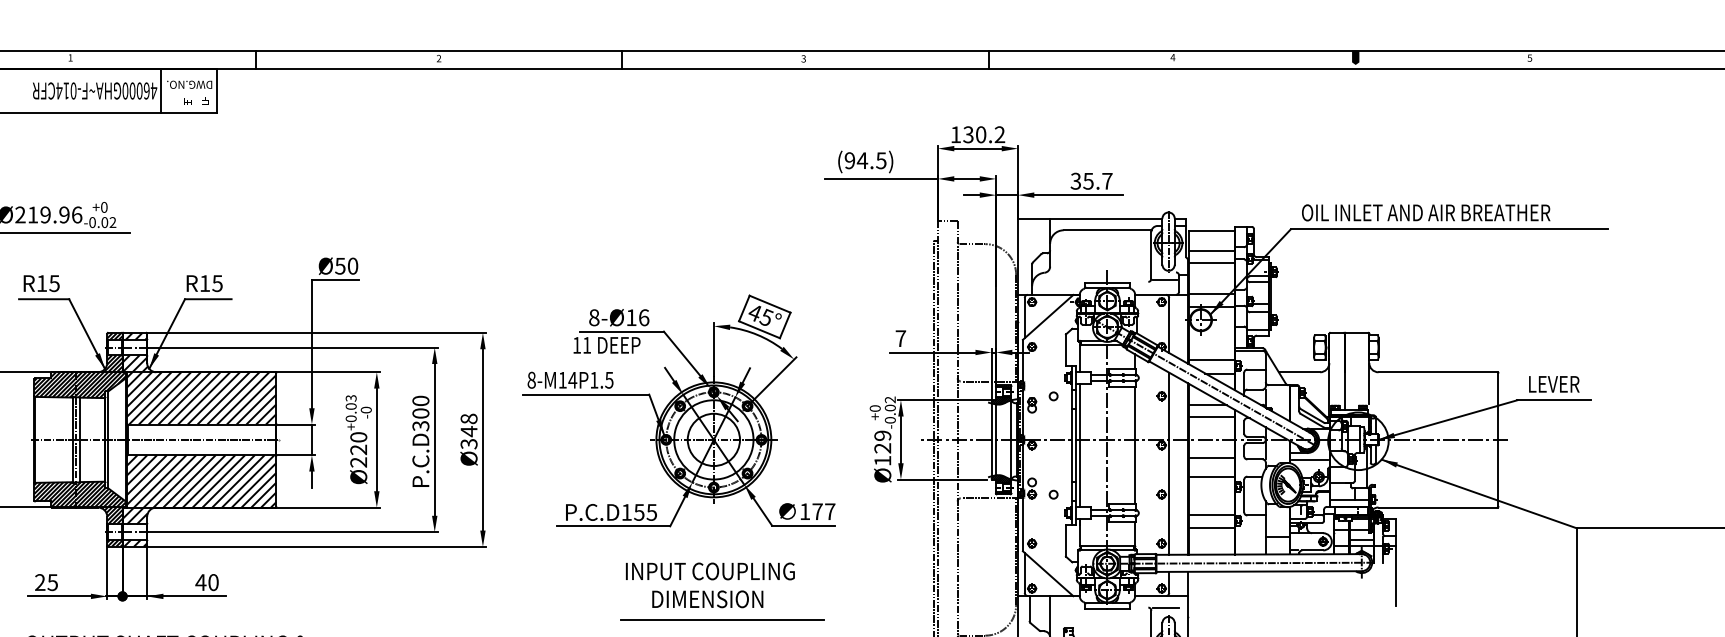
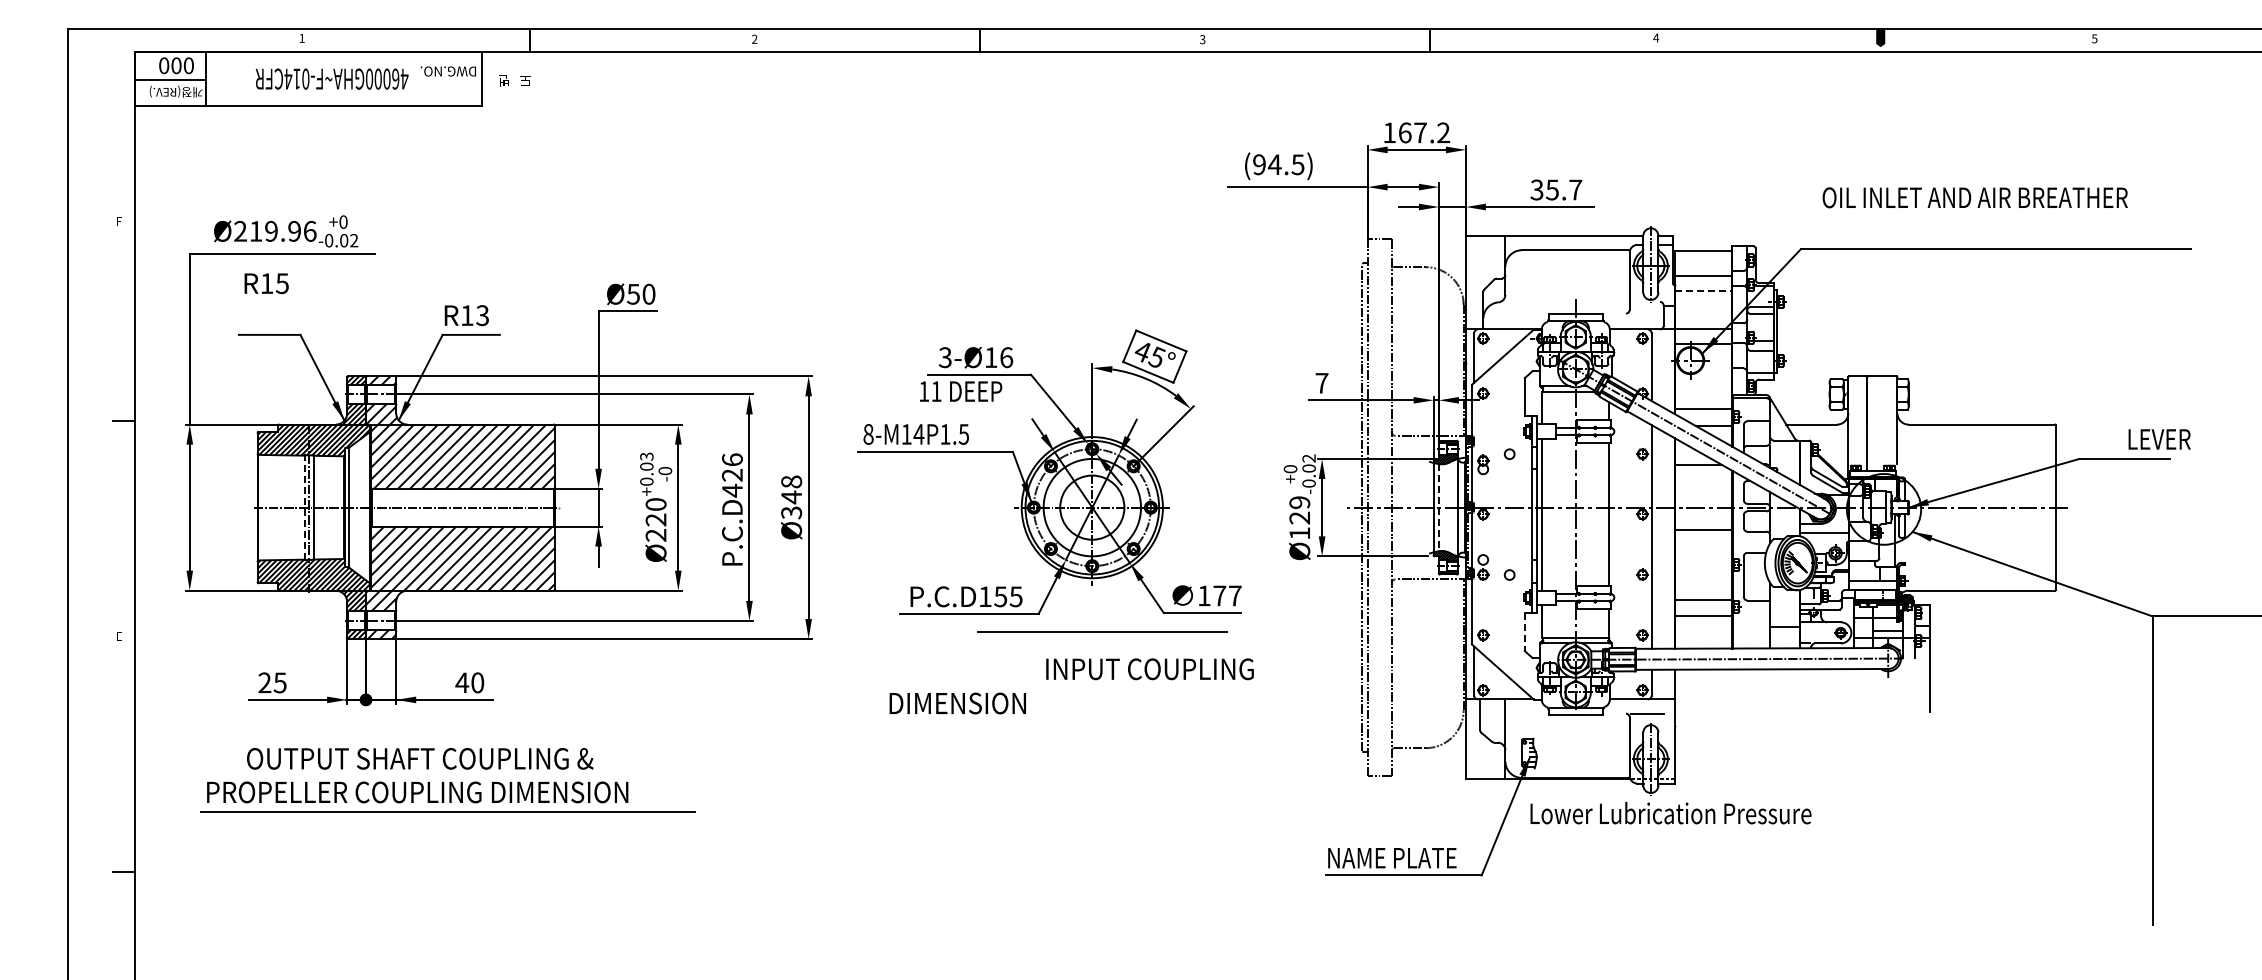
line: (160, 90) -> (412, 78), removed
text: (196, 100) -> (514, 80), moved
text: (974, 134) -> (1412, 132), 130.2 -> 167.2
text: (1425, 212) -> (1974, 197), moved
line: (1212, 263) -> (1704, 290), solid -> dashed
line: (1165, 280) -> (1646, 311), removed
text: (41, 283) -> (266, 283), moved
text: (217, 283) -> (482, 315), R15 -> R13
text: (593, 317) -> (944, 357), 8-Ø16 -> 3-Ø16
text: (1554, 384) -> (2159, 439), moved
text: (420, 413) -> (732, 475), P.C.D300 -> P.C.D426
line: (1211, 416) -> (1703, 479), removed
line: (72, 439) -> (304, 507), solid -> dashed
line: (995, 439) -> (1438, 507), solid -> dashed
line: (1211, 477) -> (1703, 553), removed
line: (1065, 541) -> (1524, 632), solid -> dashed
text: (709, 571) -> (1149, 669), moved
text: (707, 599) -> (957, 703), moved
line: (722, 619) -> (1102, 631), moved

